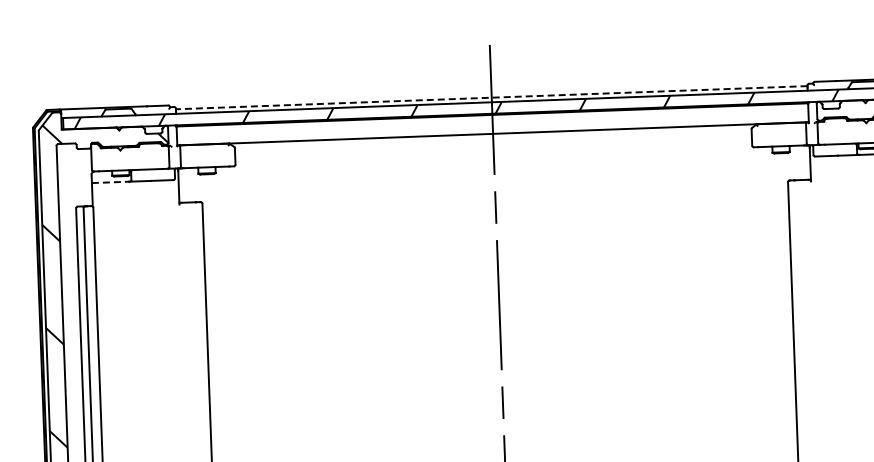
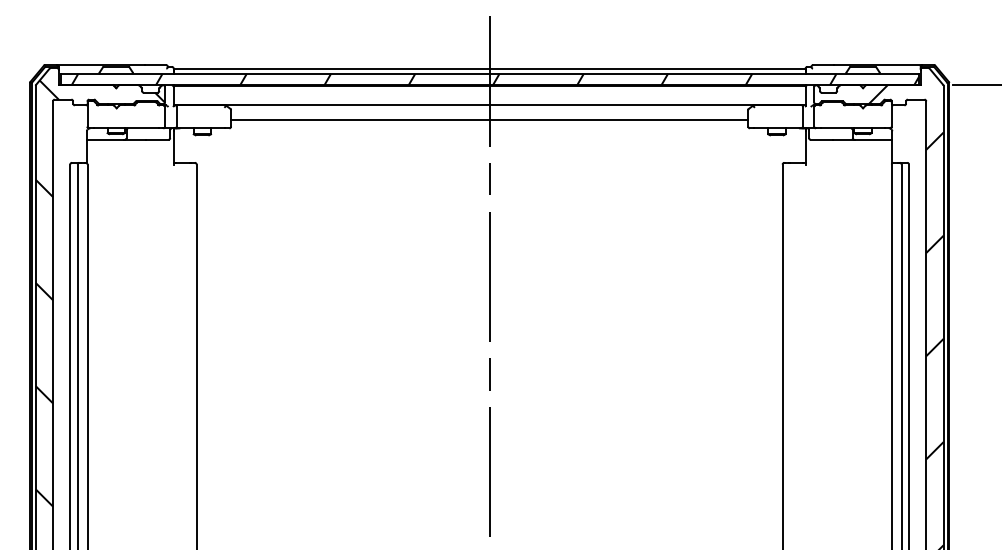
line: (491, 98) -> (489, 69), dashed -> solid
line: (493, 147) -> (489, 119), added
line: (110, 182) -> (105, 139), dashed -> solid

